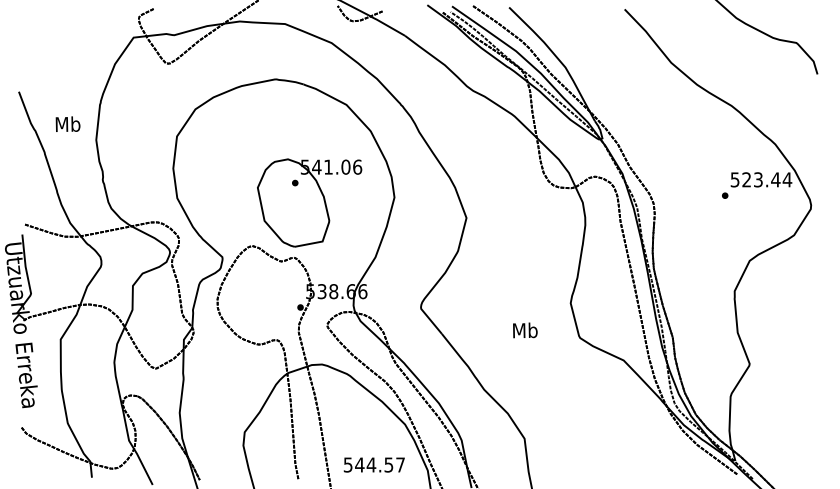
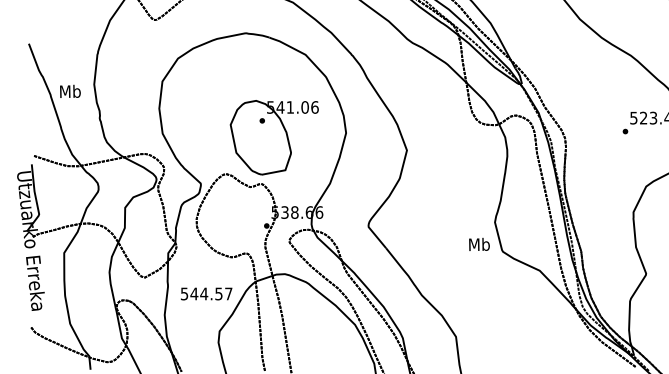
text: (67, 123) -> (69, 90), moved
text: (525, 330) -> (479, 244), moved
text: (373, 464) -> (205, 293), moved

